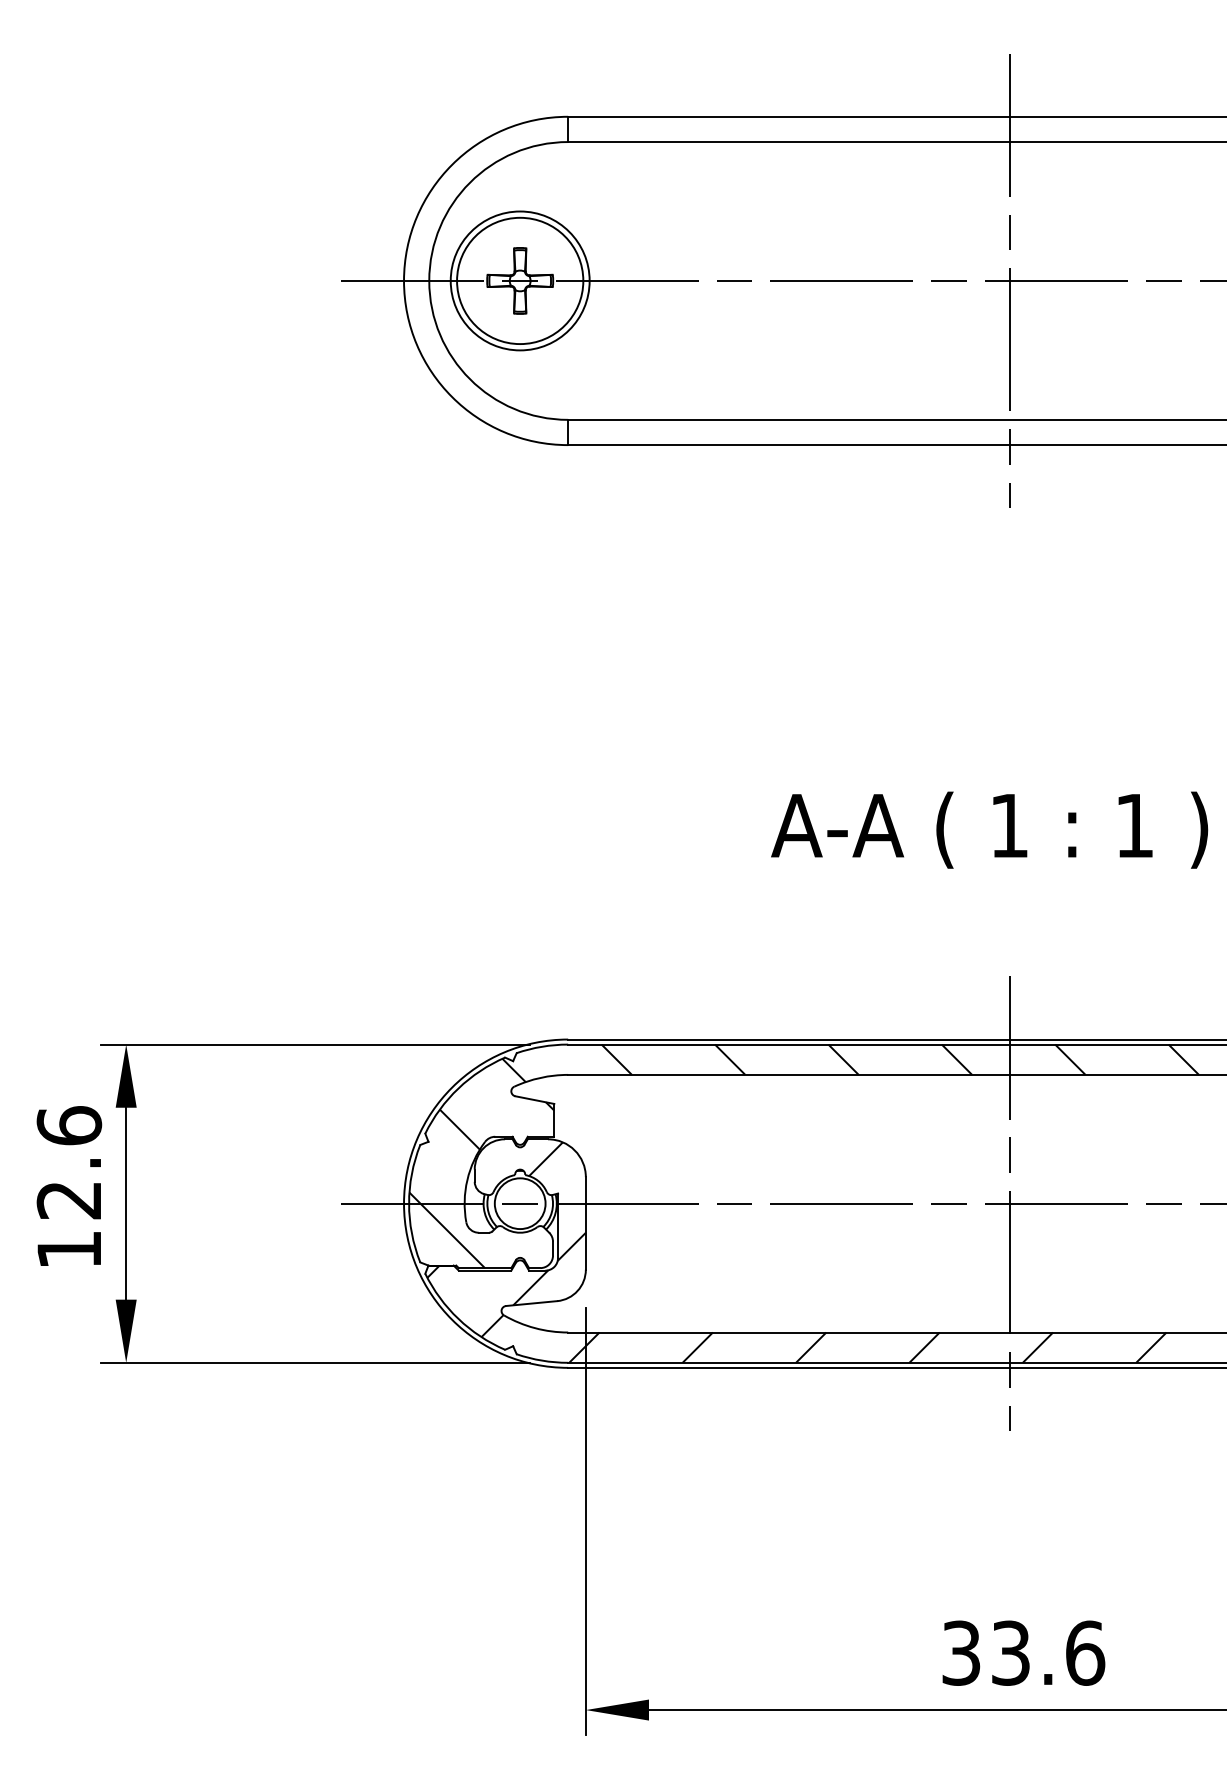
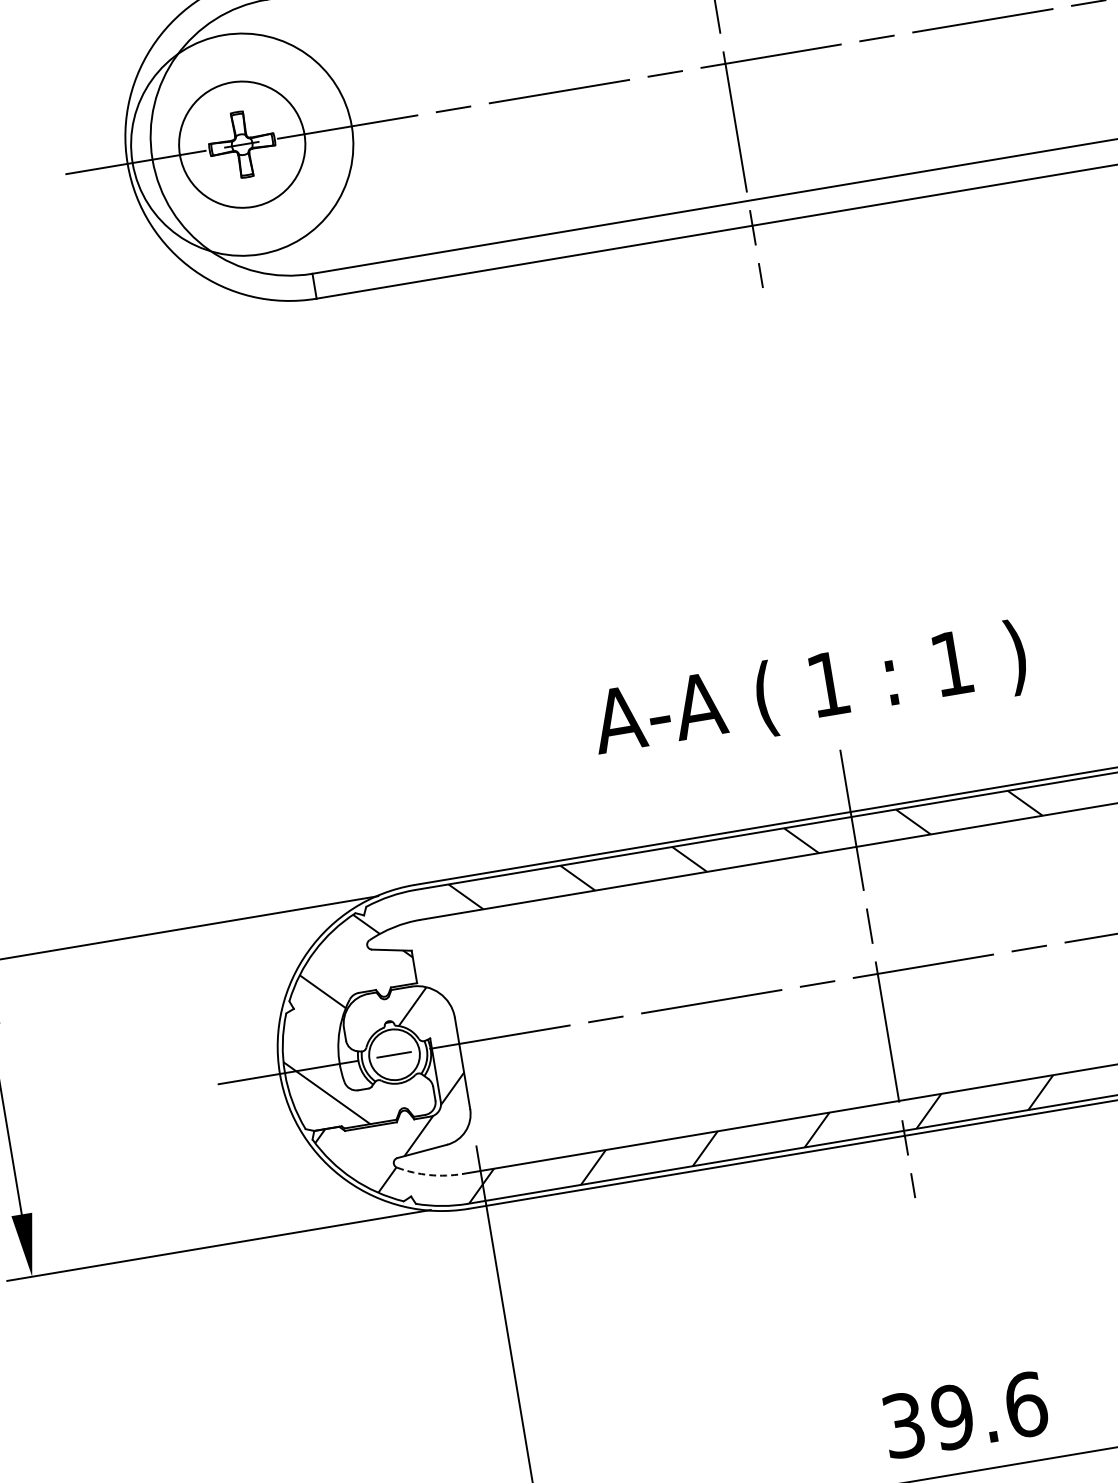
circle: (519, 280) -> (241, 144), size x1.6
text: (989, 829) -> (809, 691), moved
arc: (535, 1328) -> (430, 1175), solid -> dashed
text: (1010, 1652) -> (952, 1416), 33.6 -> 39.6

